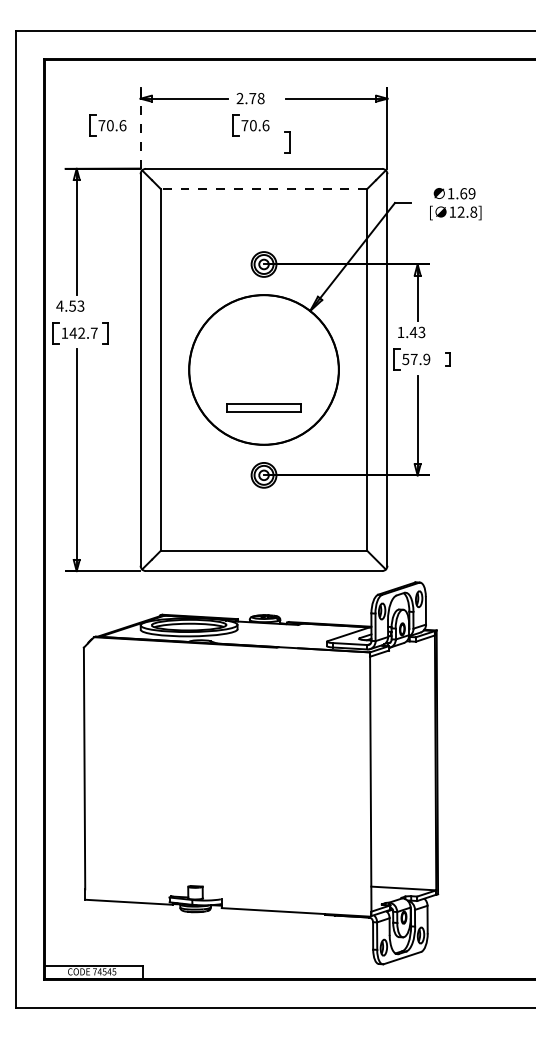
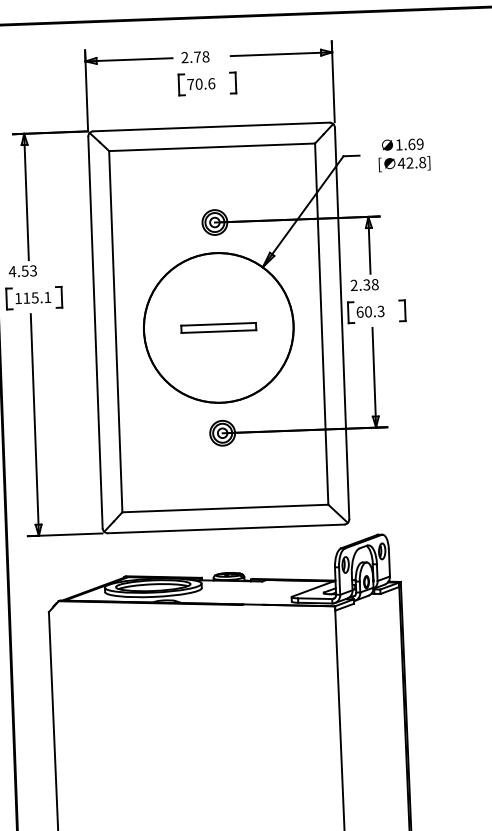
part: (107, 125) -> (53, 89), removed
line: (140, 127) -> (86, 90), dashed -> solid
part: (287, 142) -> (233, 82), moved
line: (263, 189) -> (211, 147), dashed -> solid
text: (452, 211) -> (401, 162), 12.8] -> 42.8]
text: (83, 332) -> (36, 297), 142.7 -> 115.1
text: (411, 332) -> (364, 285), 1.43 -> 2.38
text: (416, 359) -> (370, 311), 57.9 -> 60.3
part: (447, 359) -> (401, 310), size x1.67
part: (263, 407) -> (218, 327), moved

